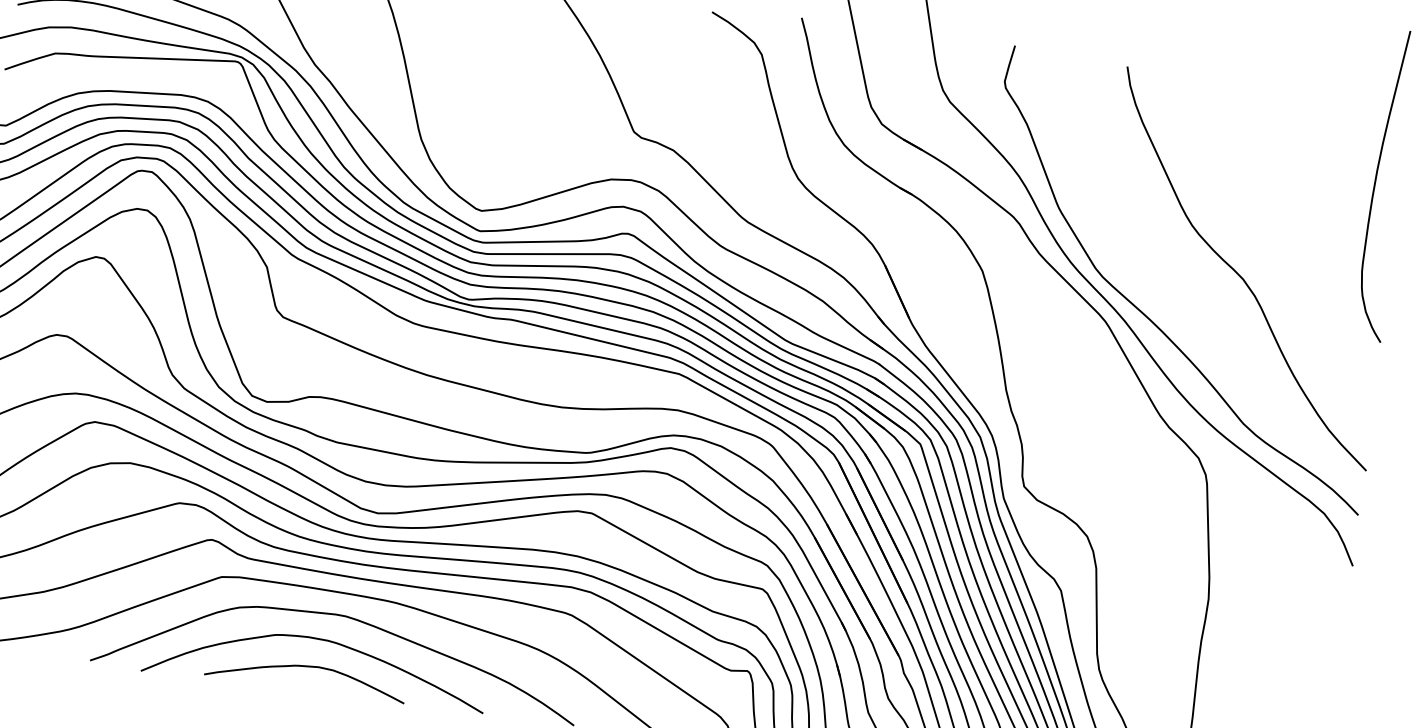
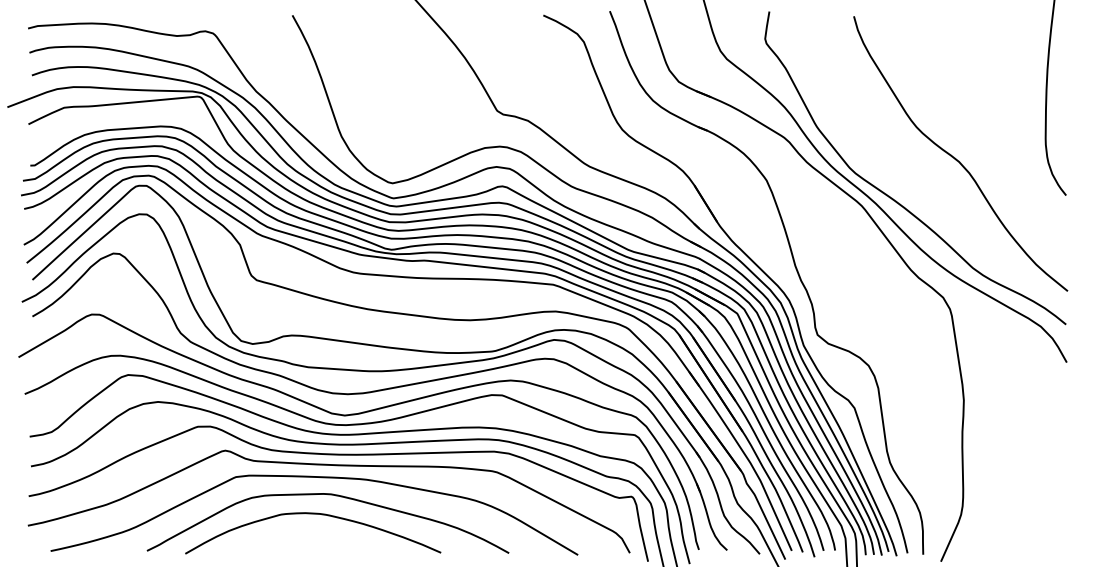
curve: (307, 667) -> (307, 535), removed

